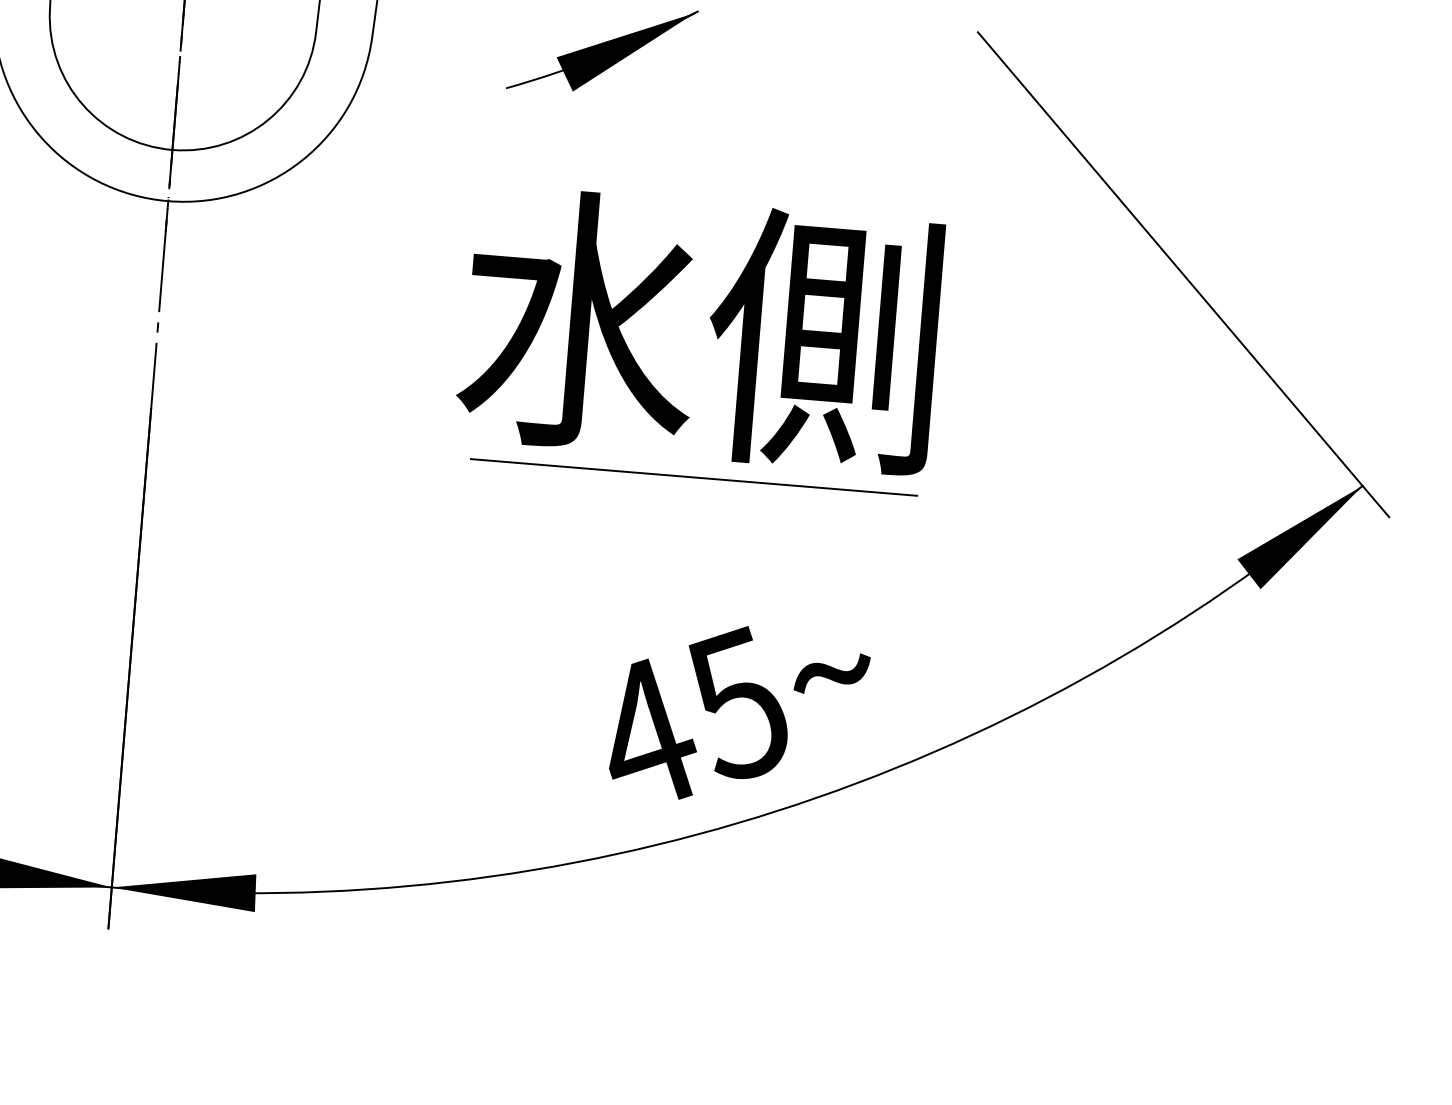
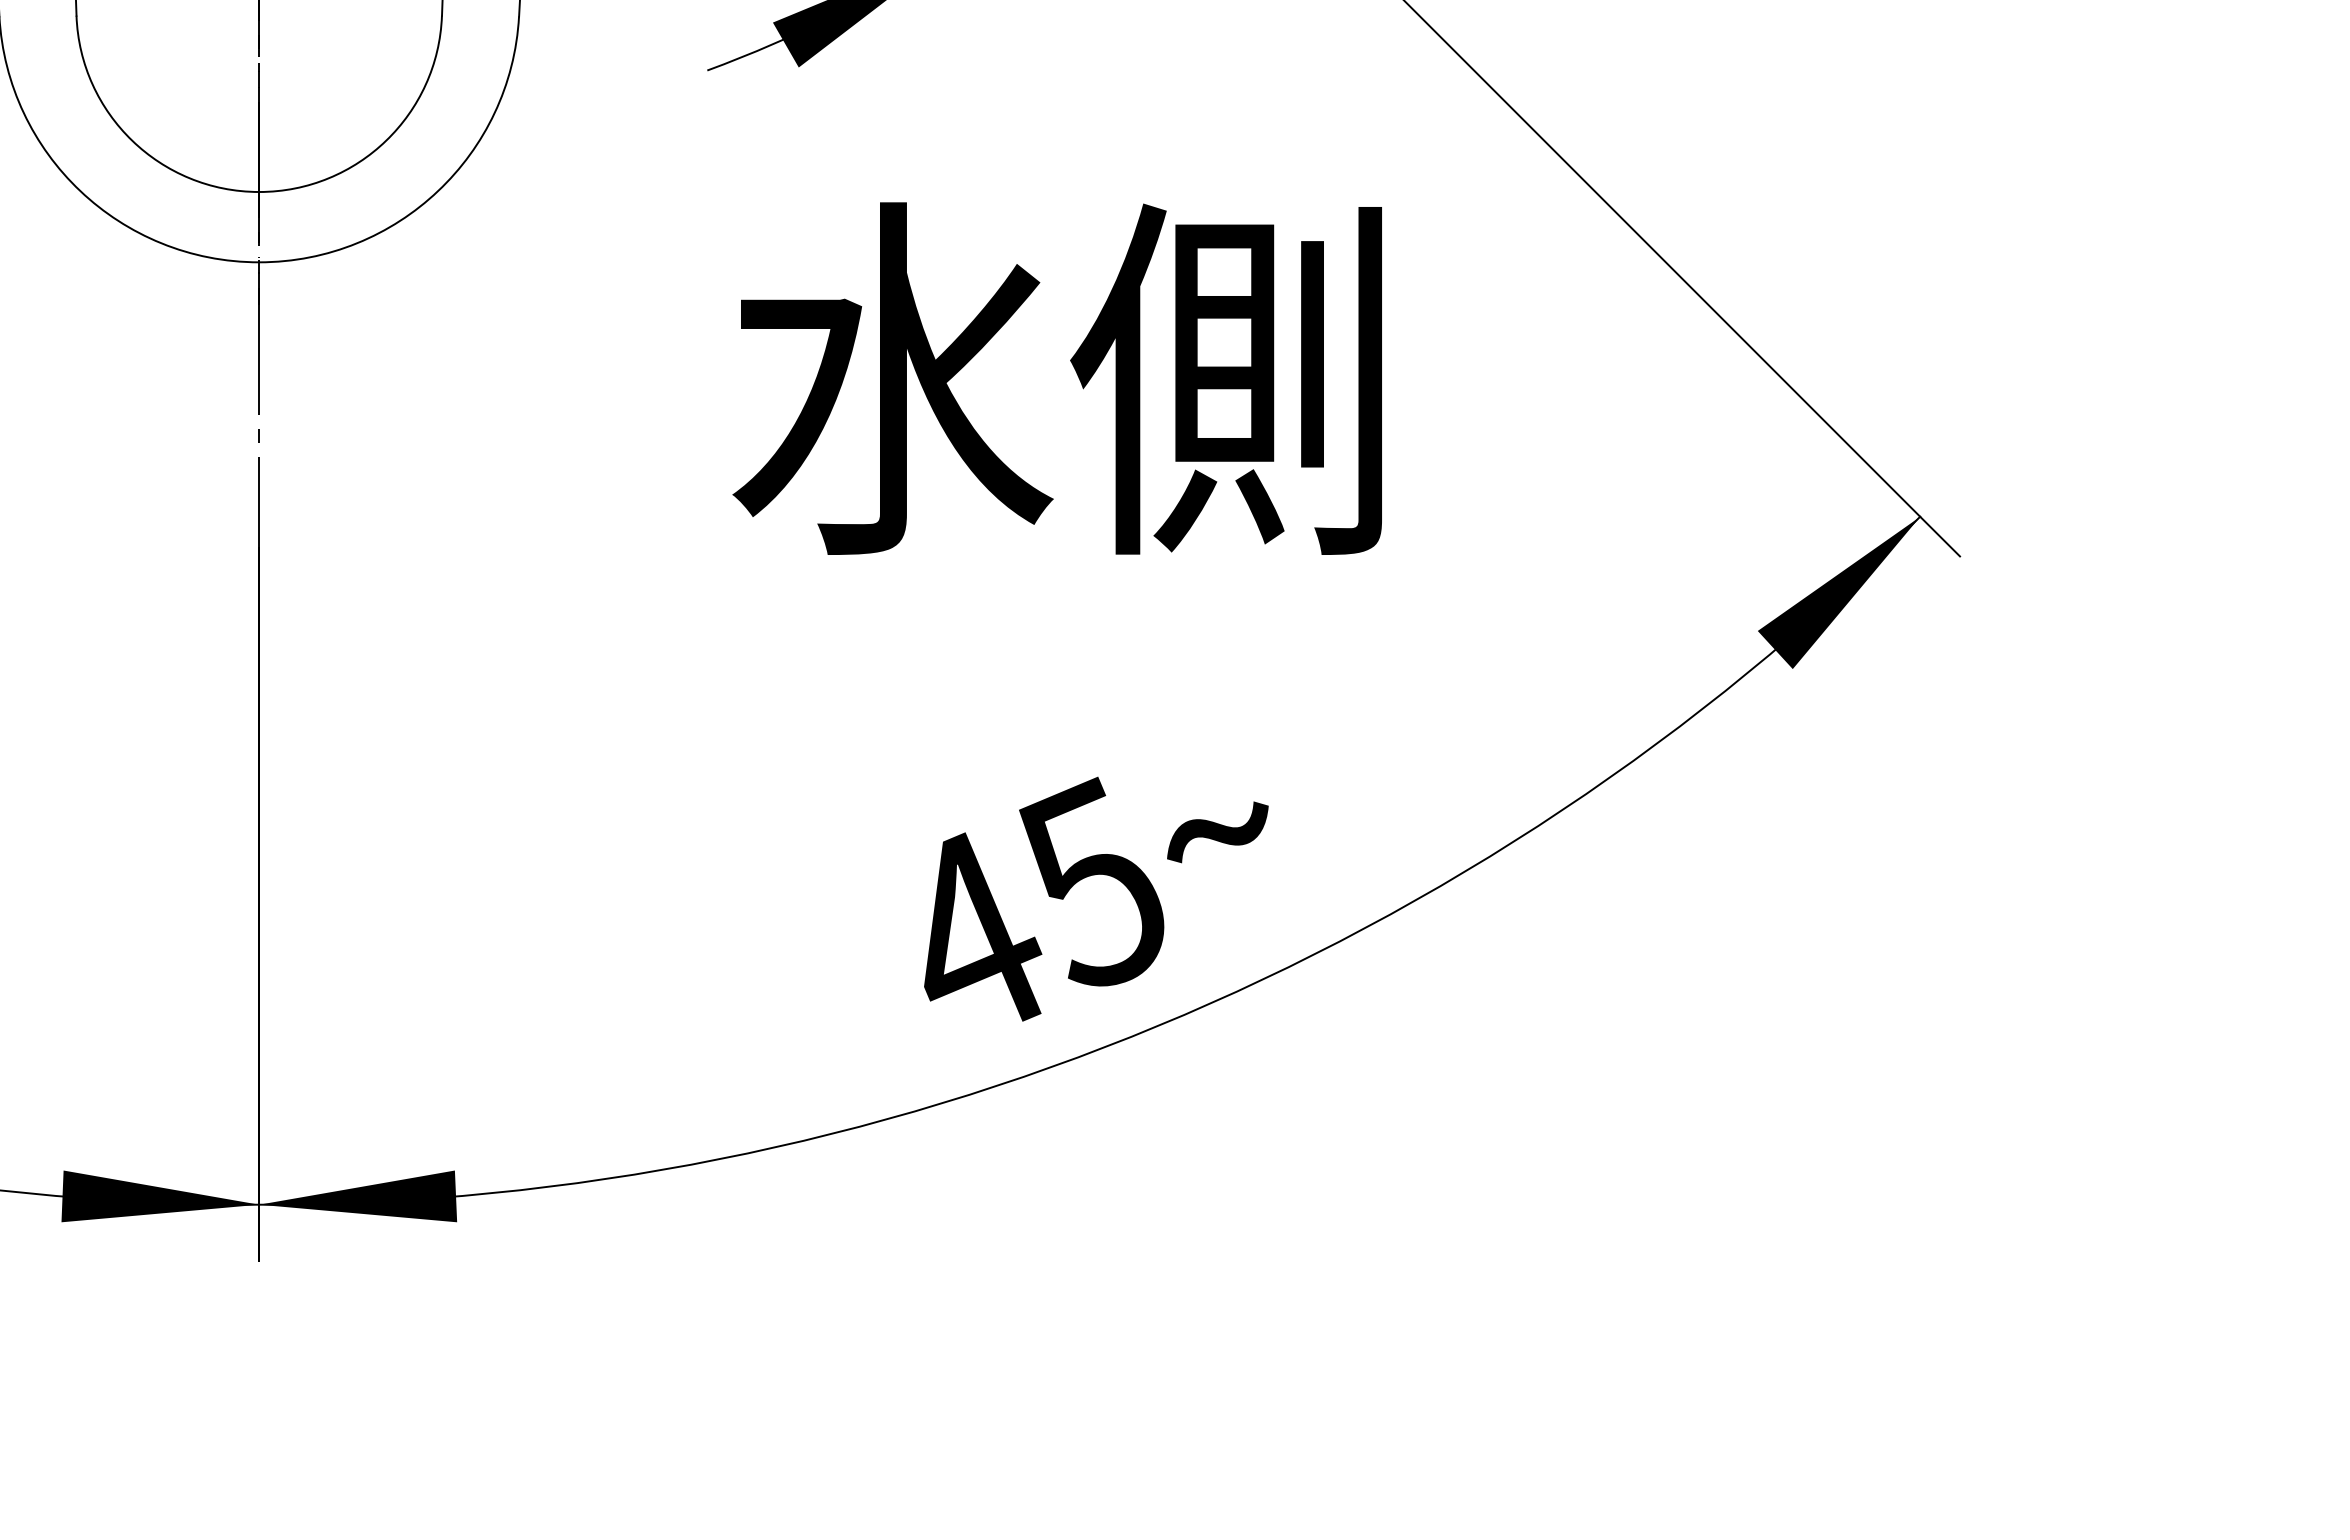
text: (698, 329) -> (1056, 378), moved
line: (694, 477) -> (1007, 580), removed

